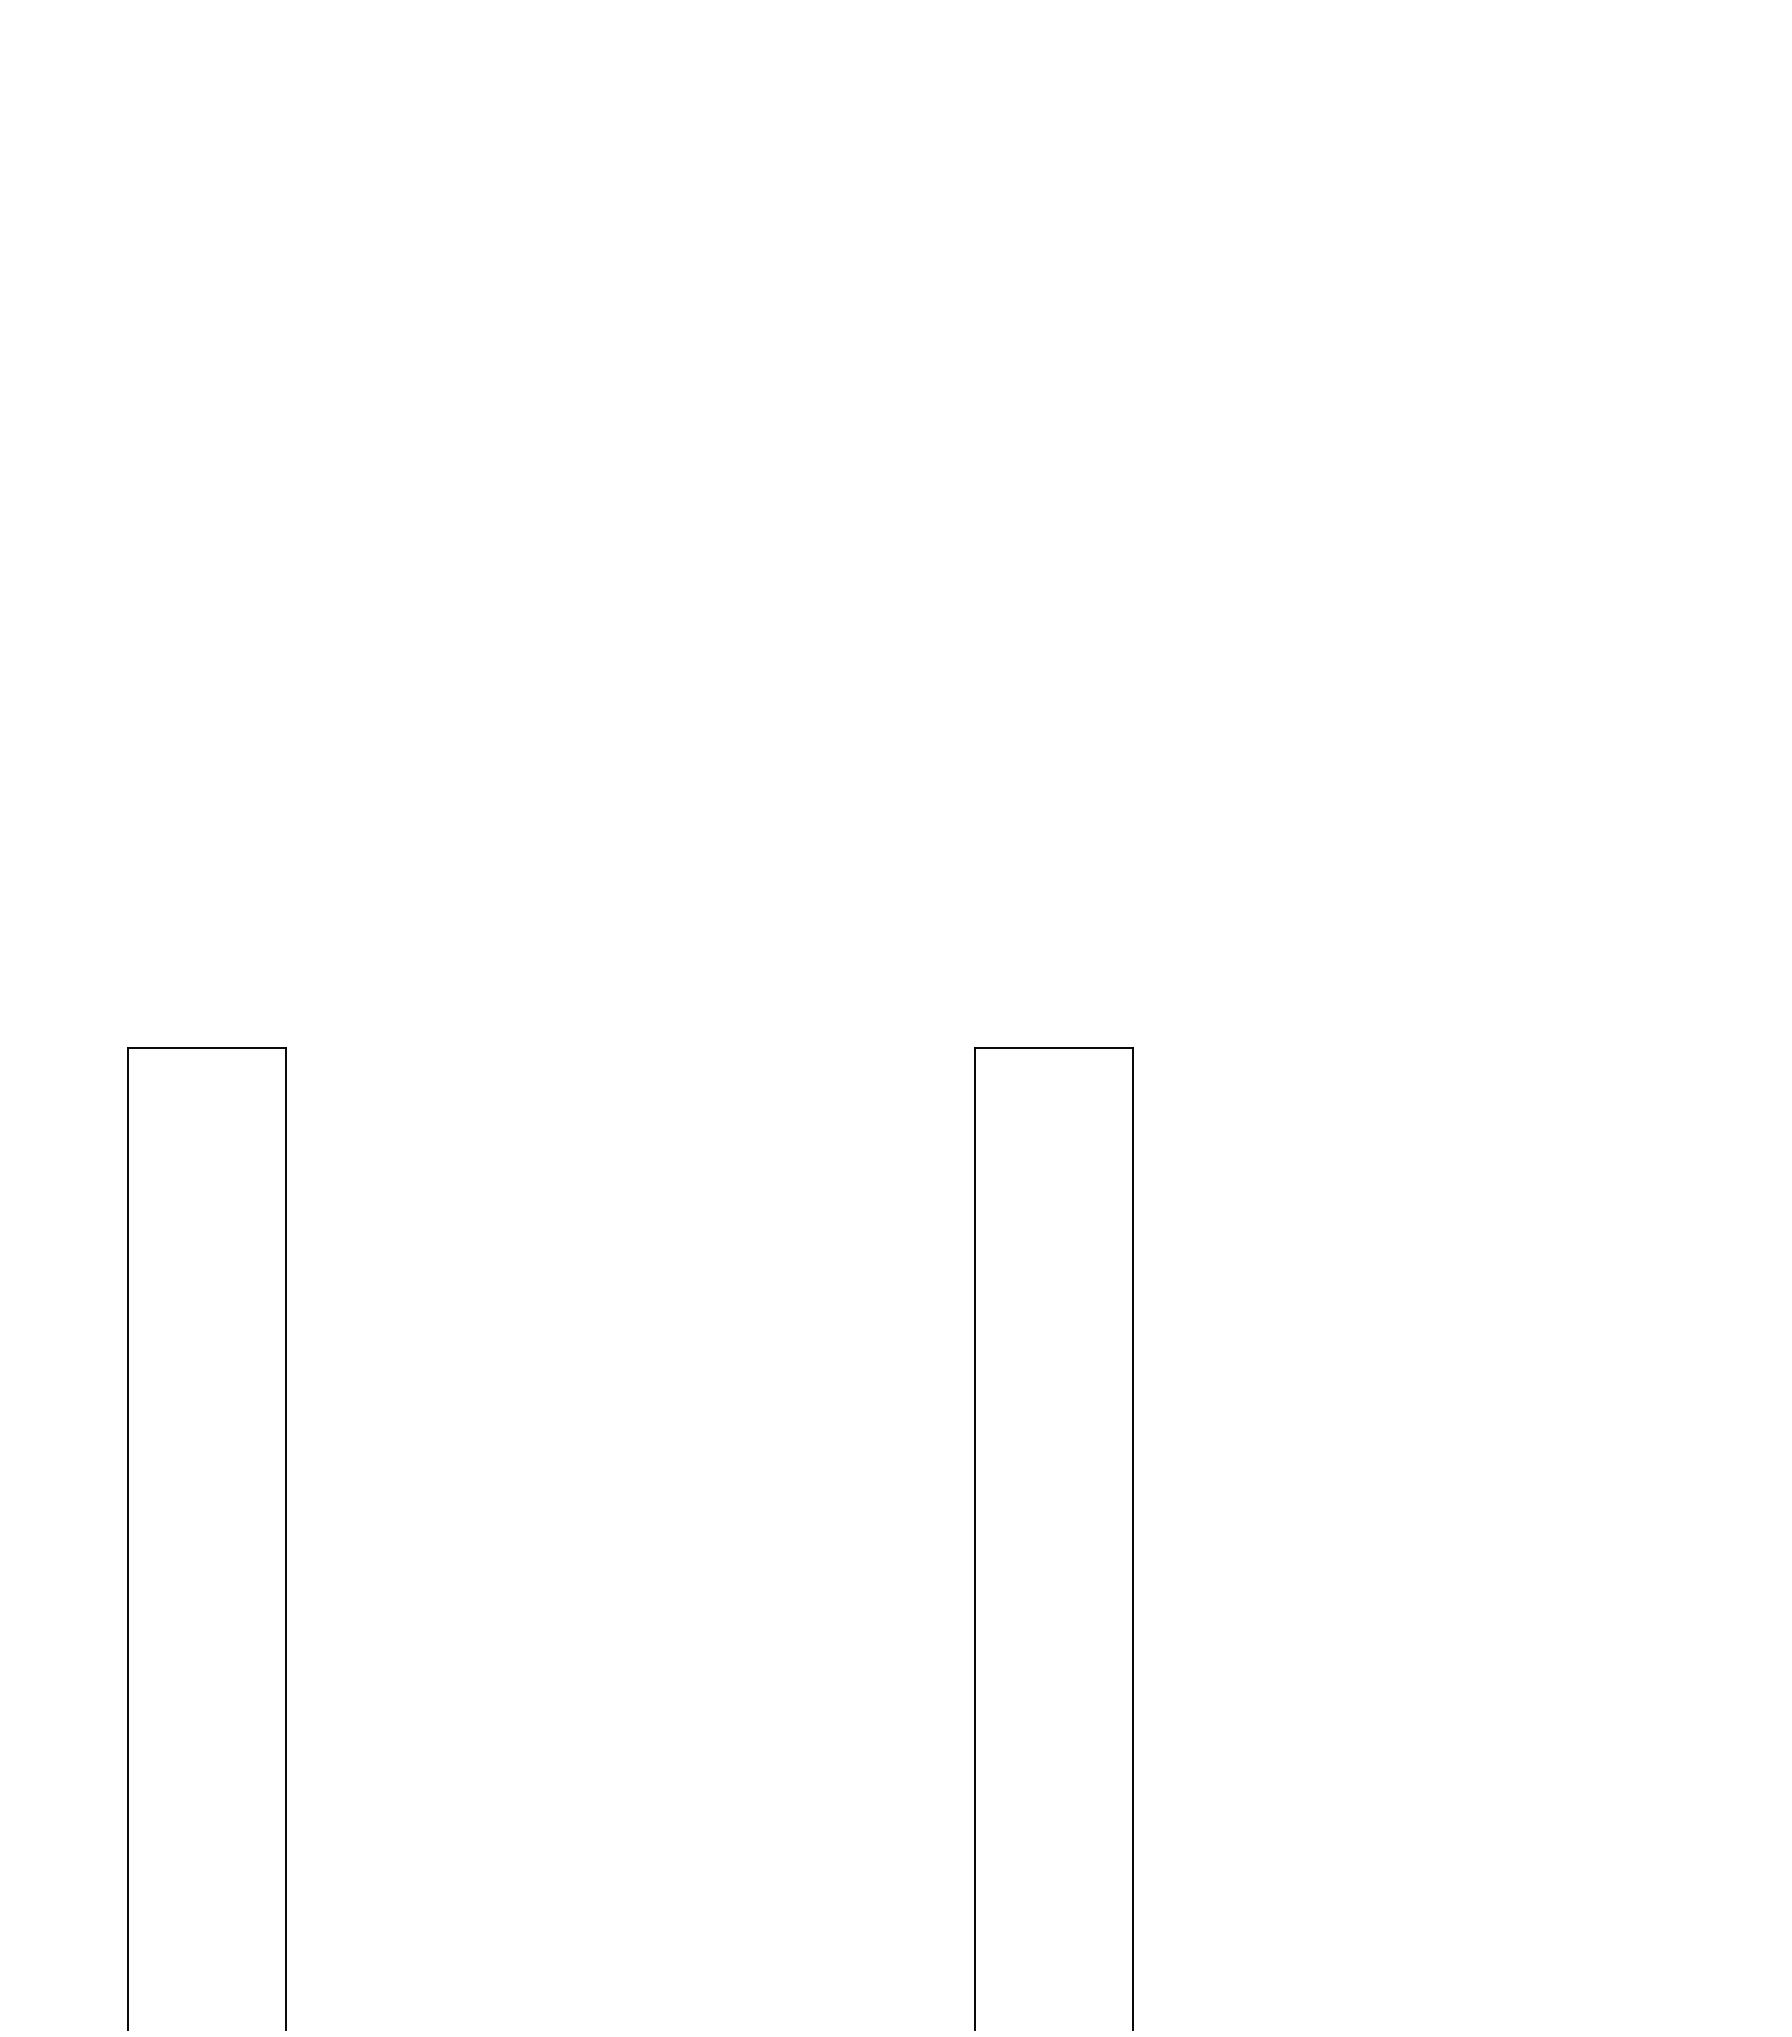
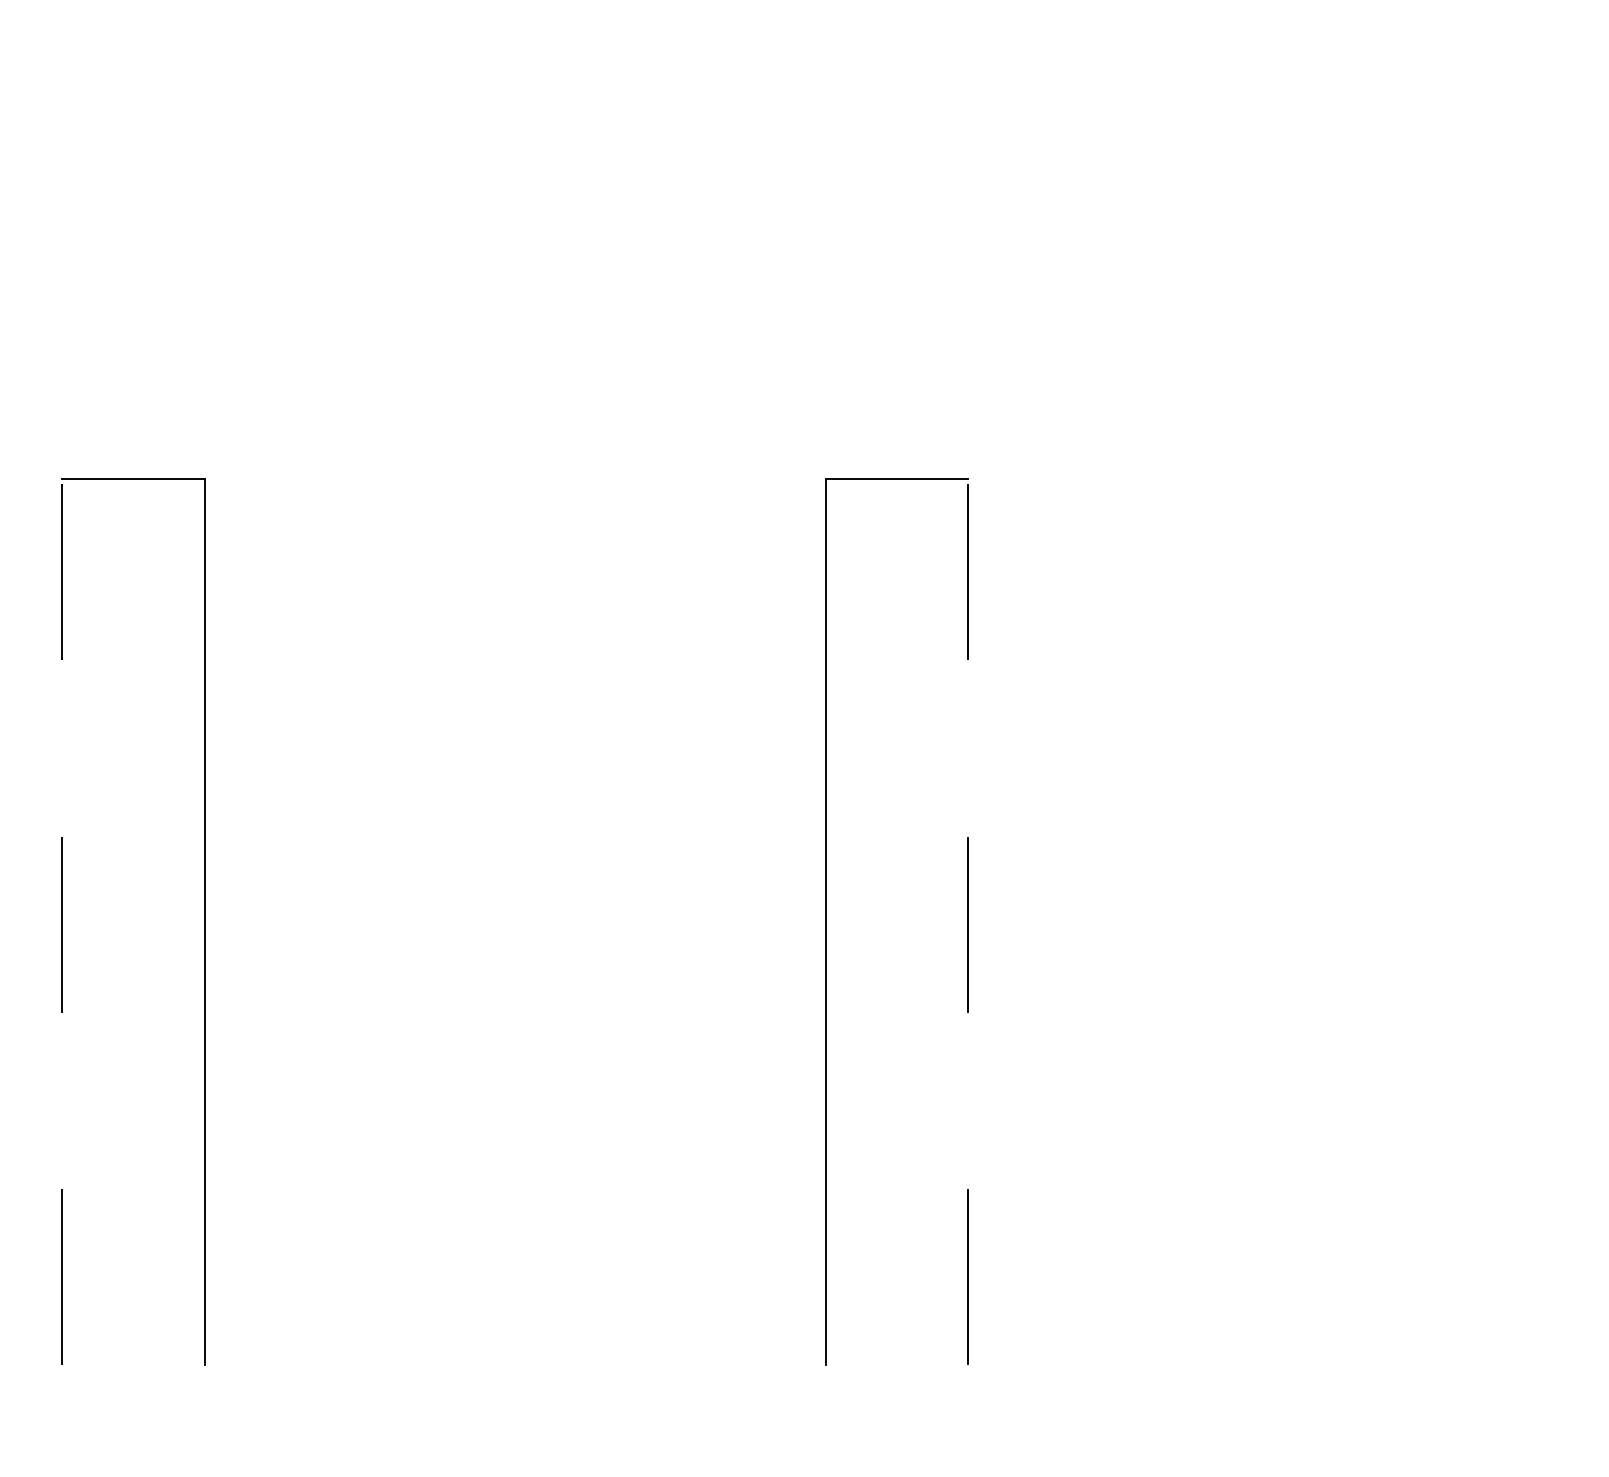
line: (127, 1538) -> (61, 921), solid -> dashed
line: (1133, 1538) -> (968, 921), solid -> dashed

